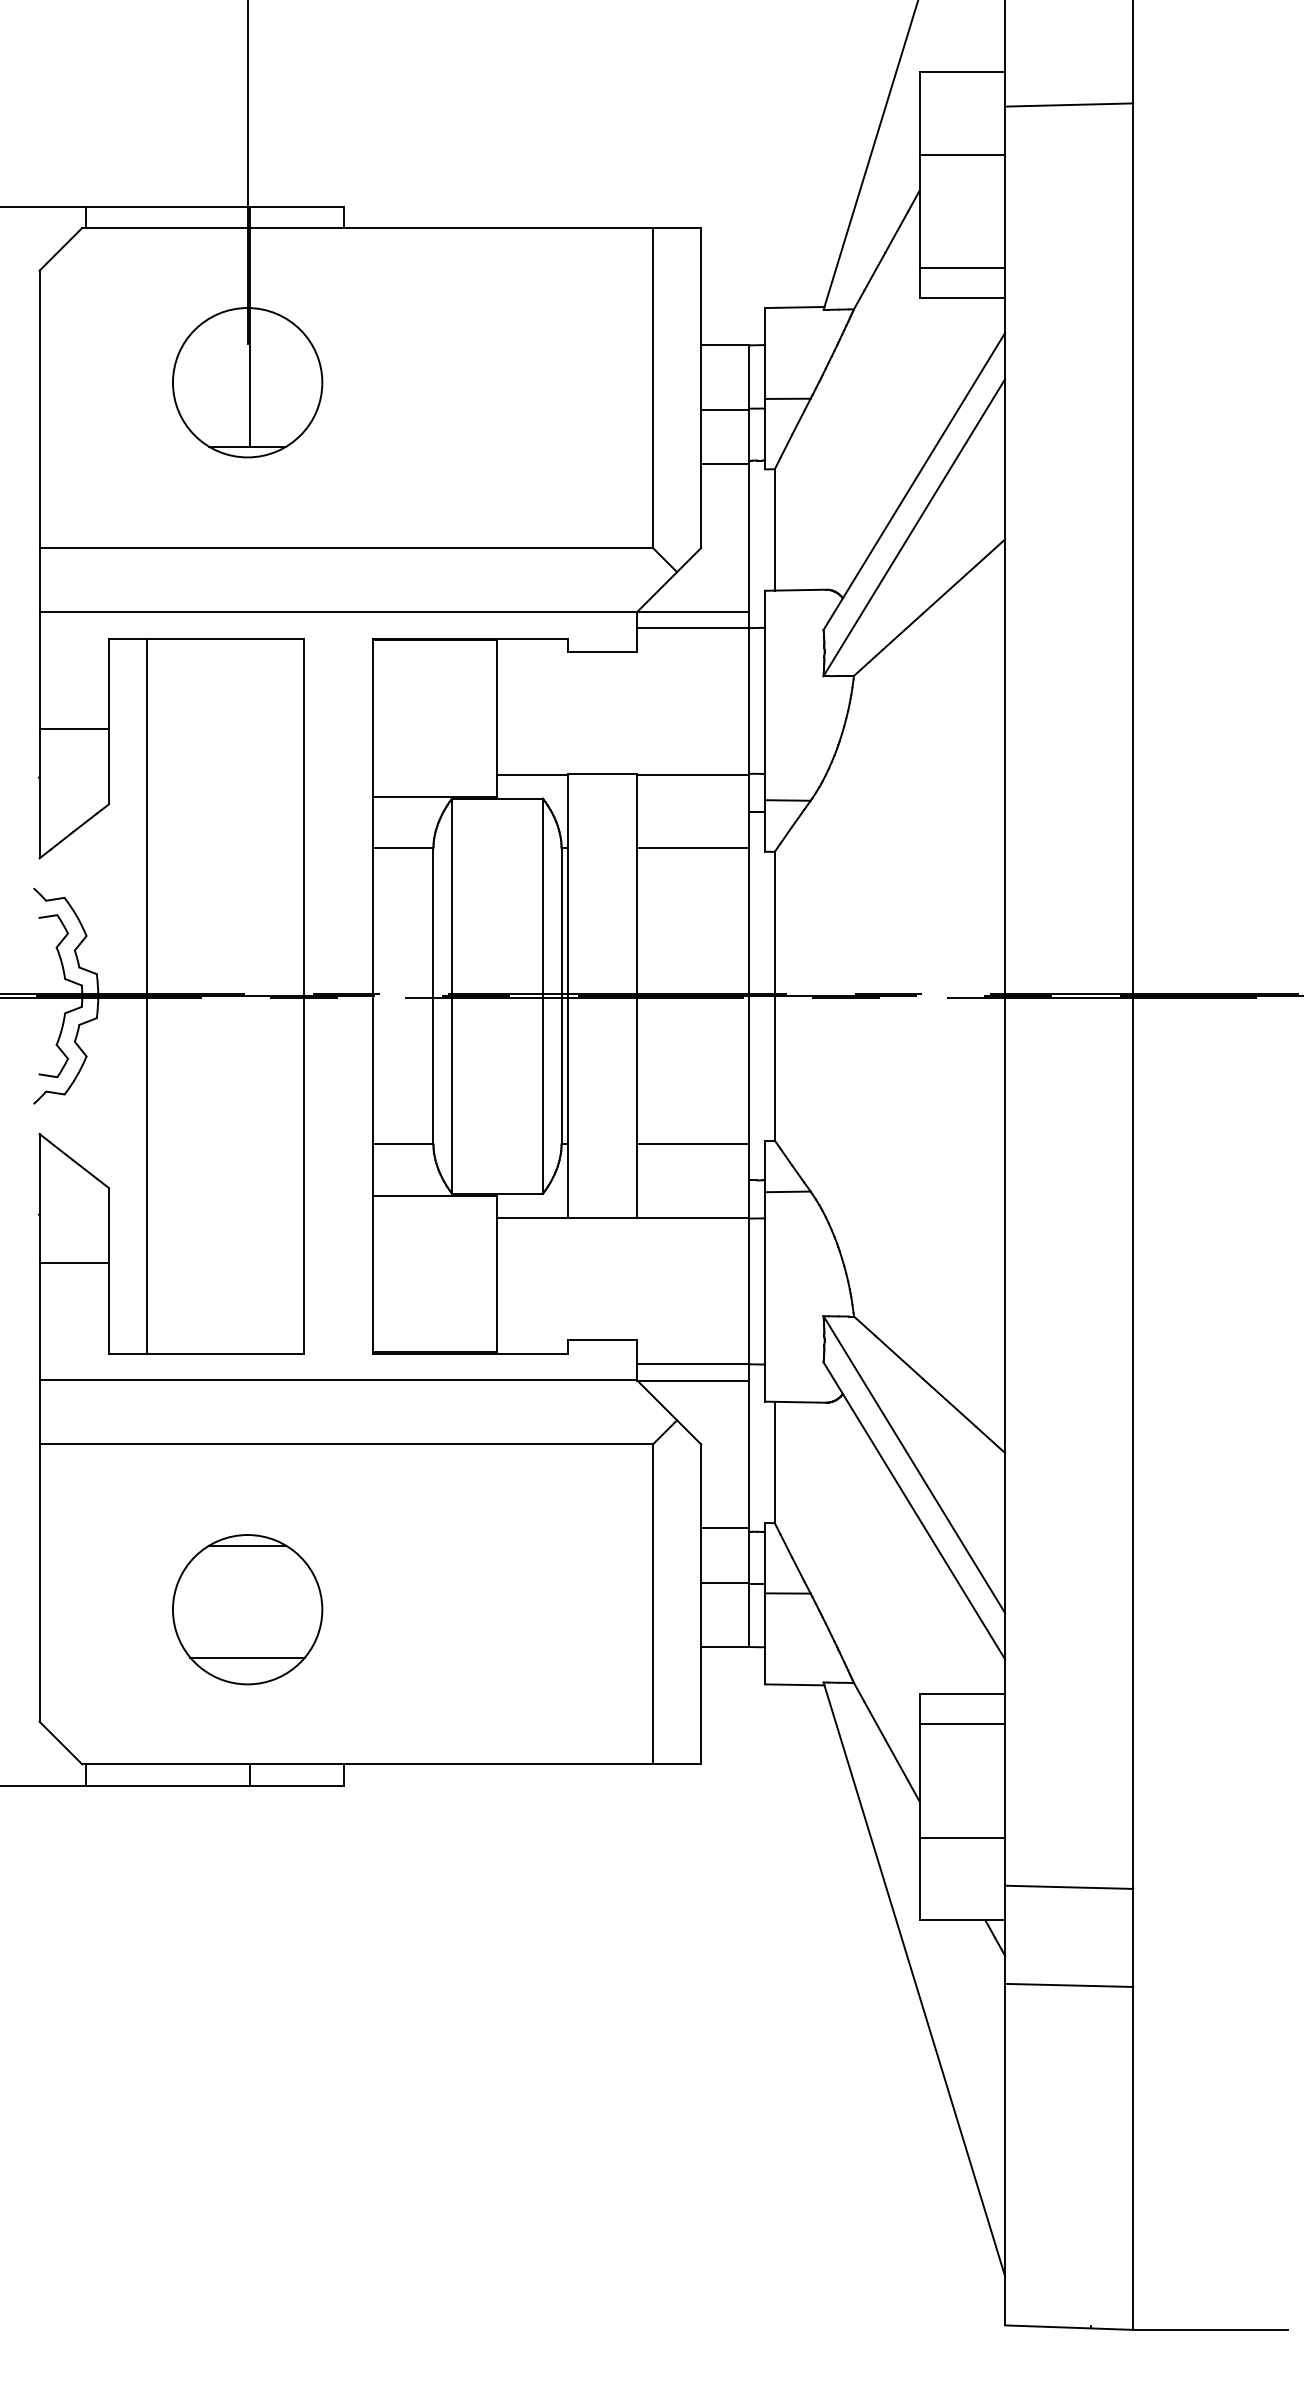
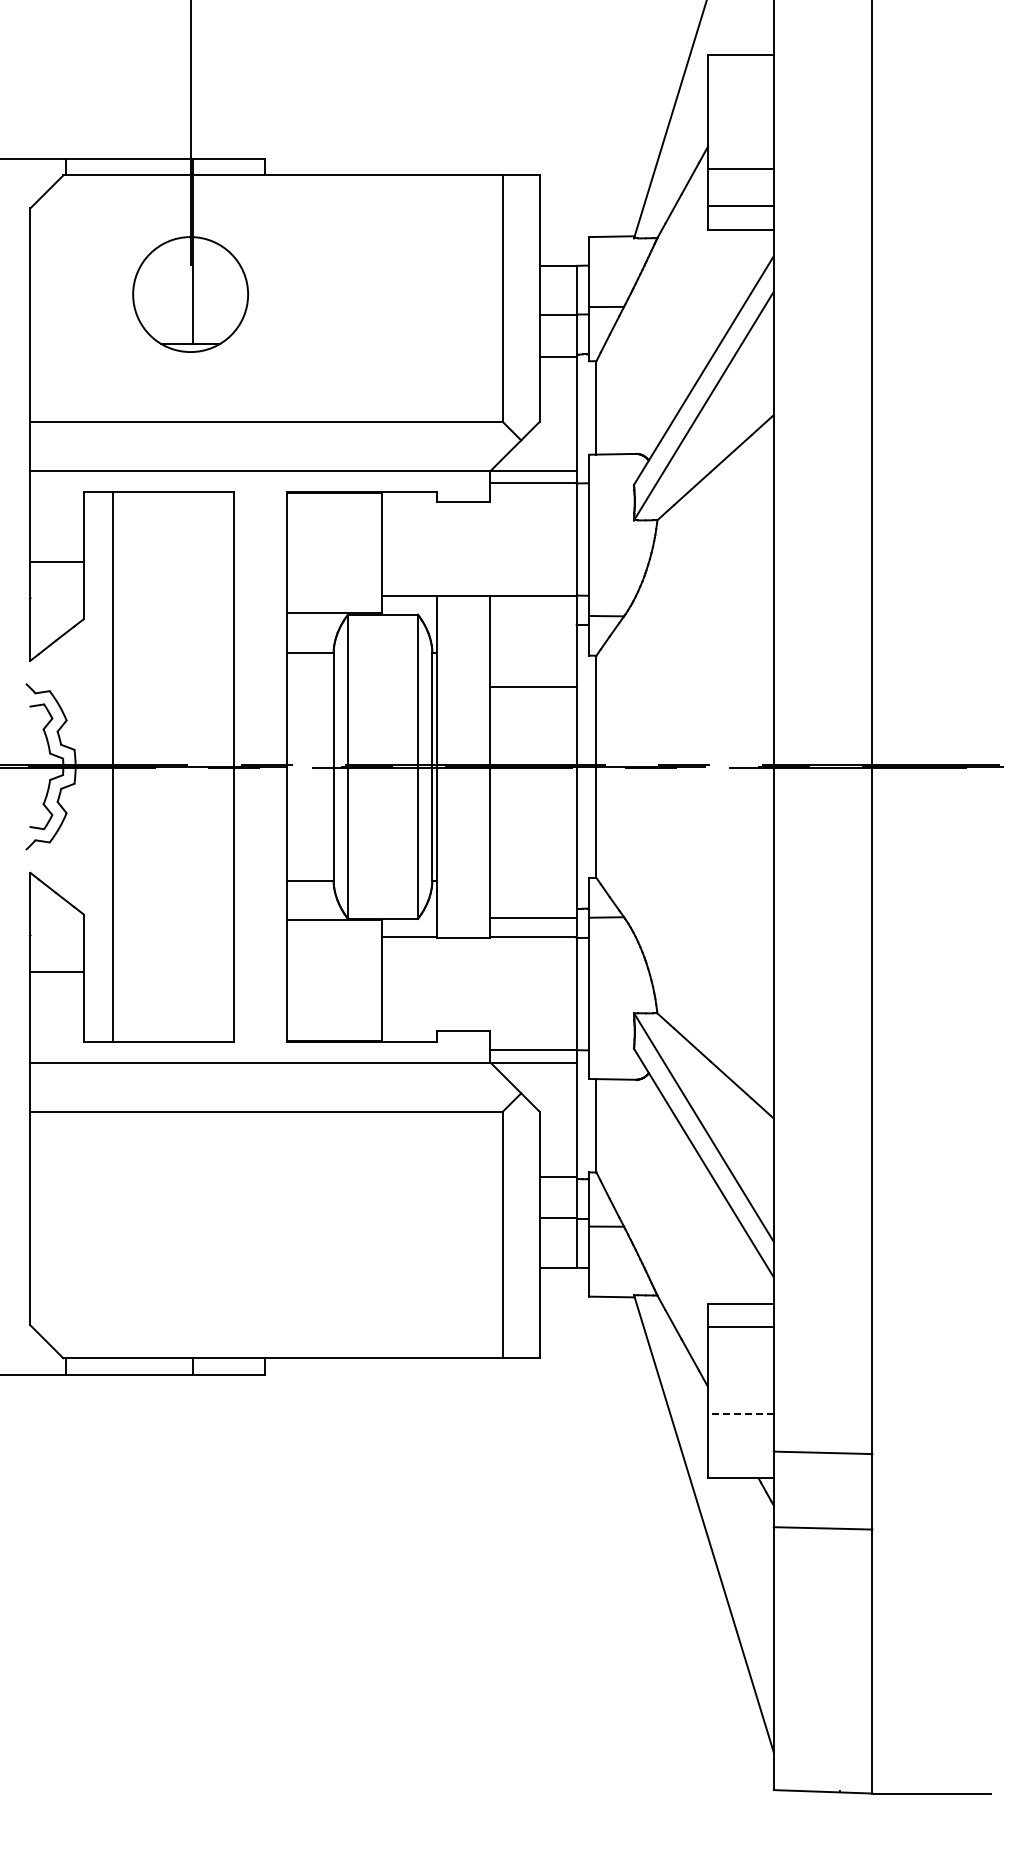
line: (1068, 104) -> (822, 80), removed
line: (961, 155) -> (740, 169), moved
line: (693, 848) -> (533, 687), moved
line: (693, 1143) -> (533, 917), moved
part: (247, 1608) -> (190, 1238), removed
line: (961, 1837) -> (740, 1414), solid -> dashed

